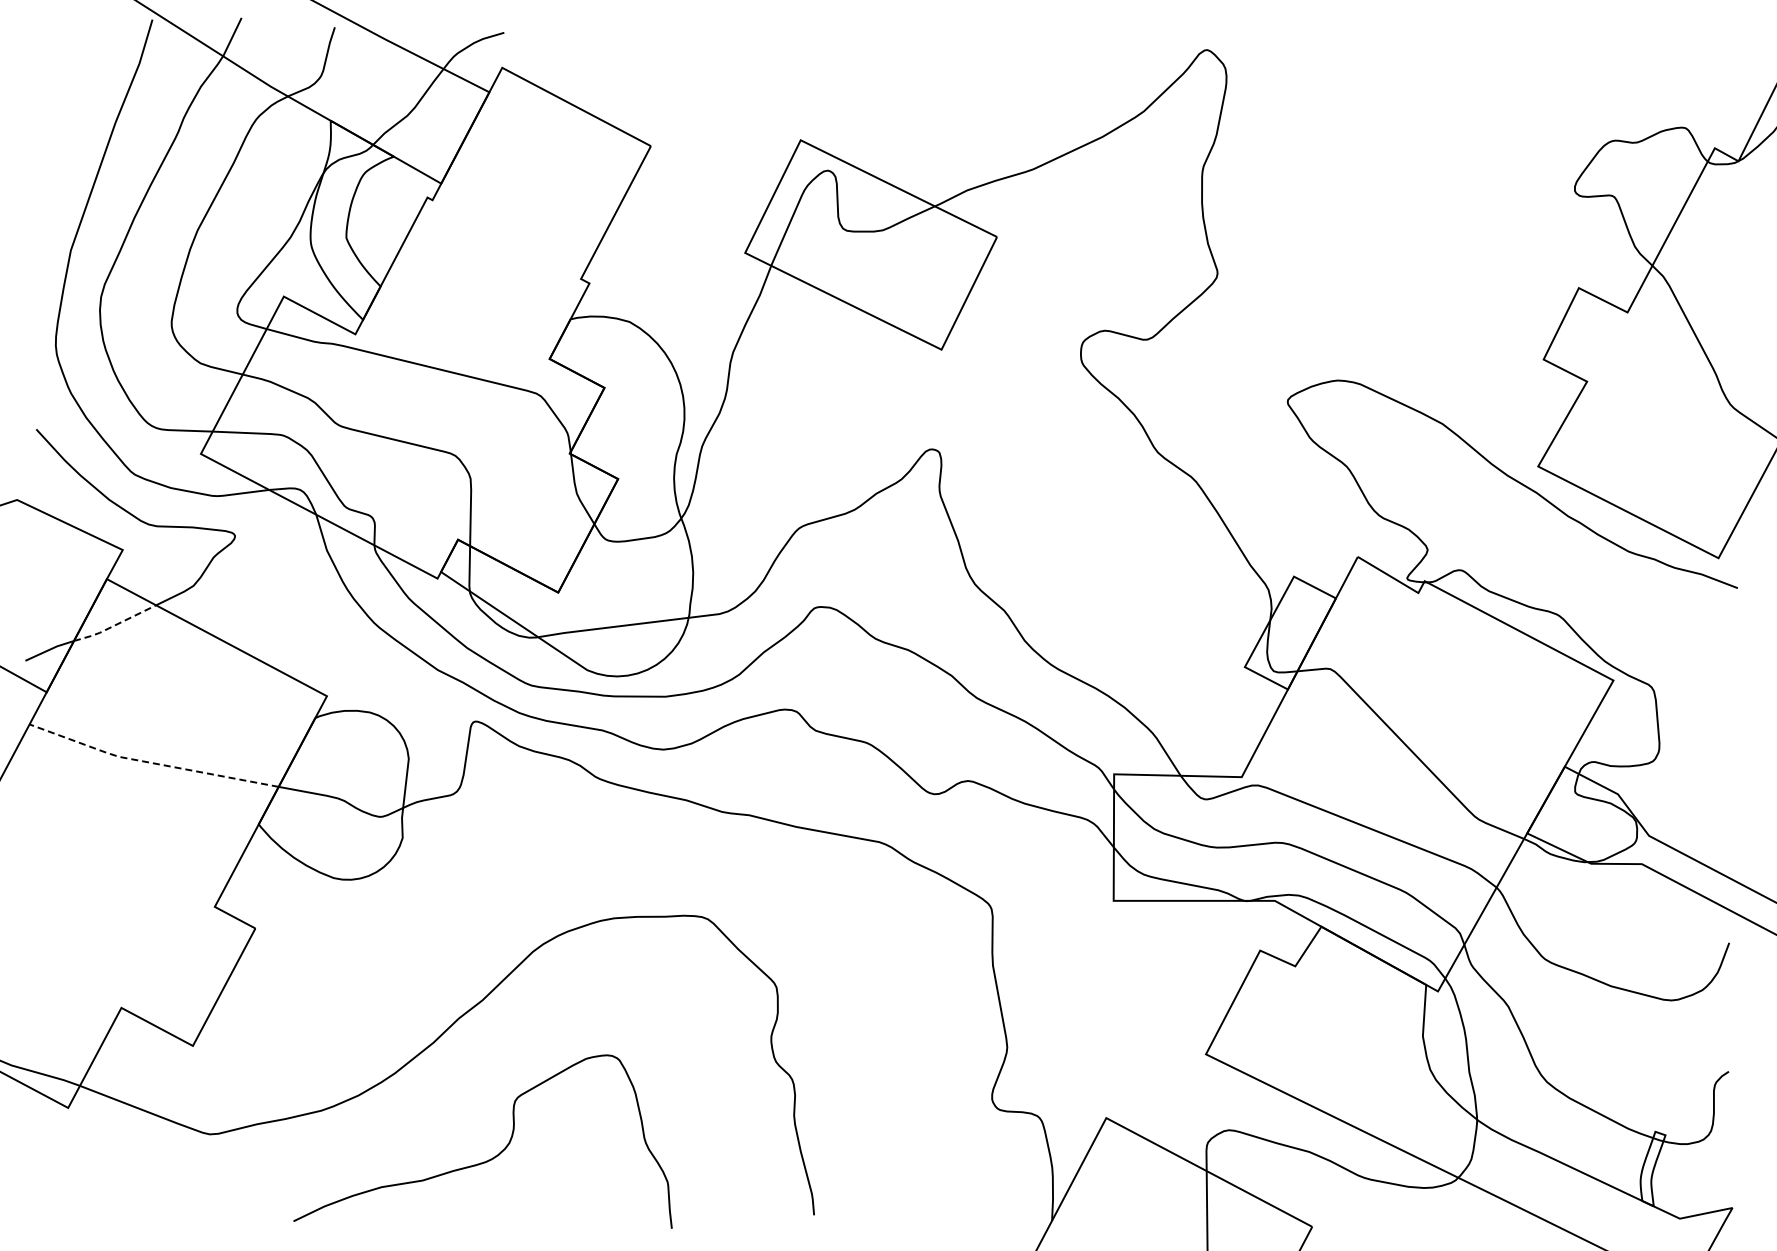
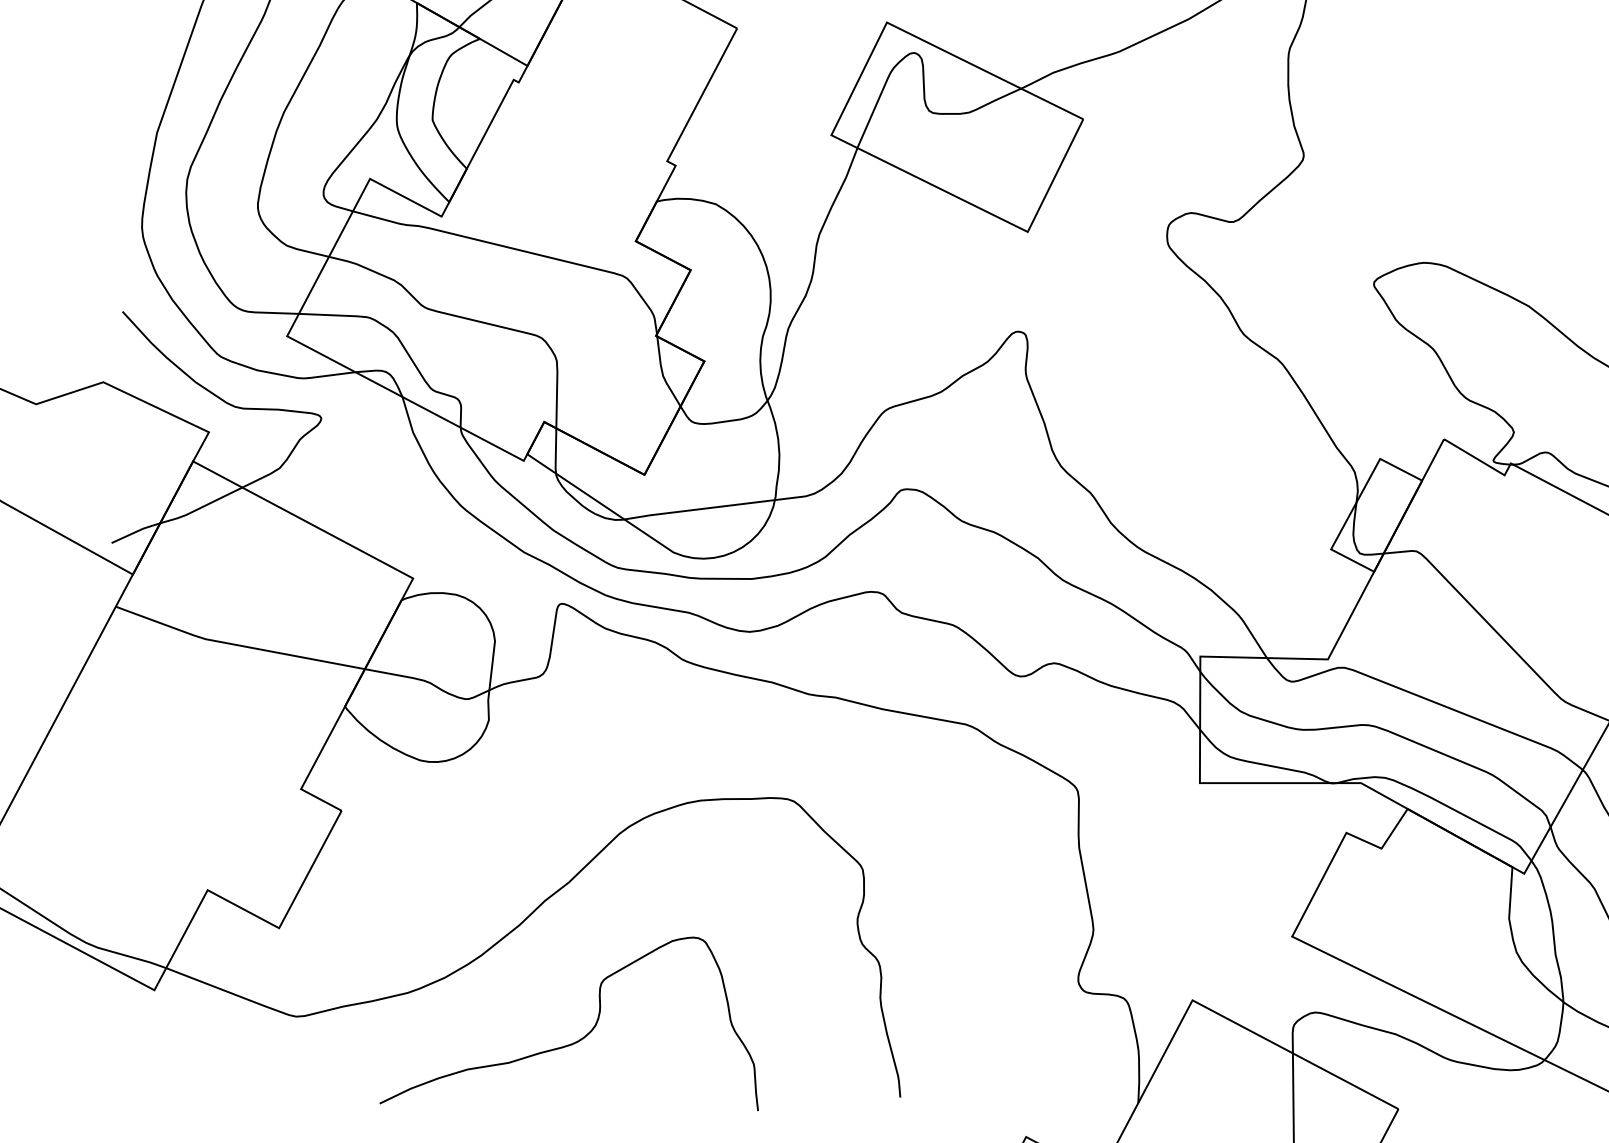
line: (115, 625) -> (201, 507), dashed -> solid
line: (150, 762) -> (236, 644), dashed -> solid

